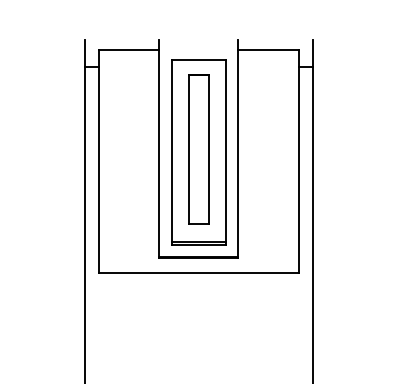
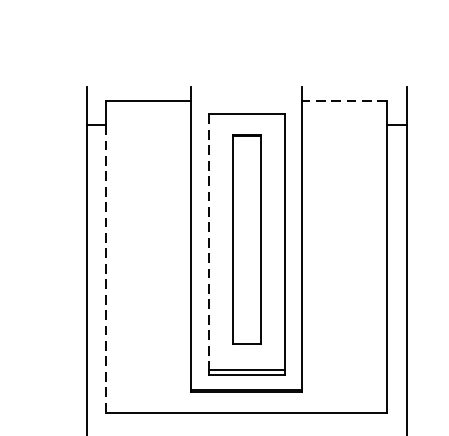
line: (268, 50) -> (344, 101), solid -> dashed
line: (171, 151) -> (208, 243), solid -> dashed
line: (98, 170) -> (106, 269), solid -> dashed

